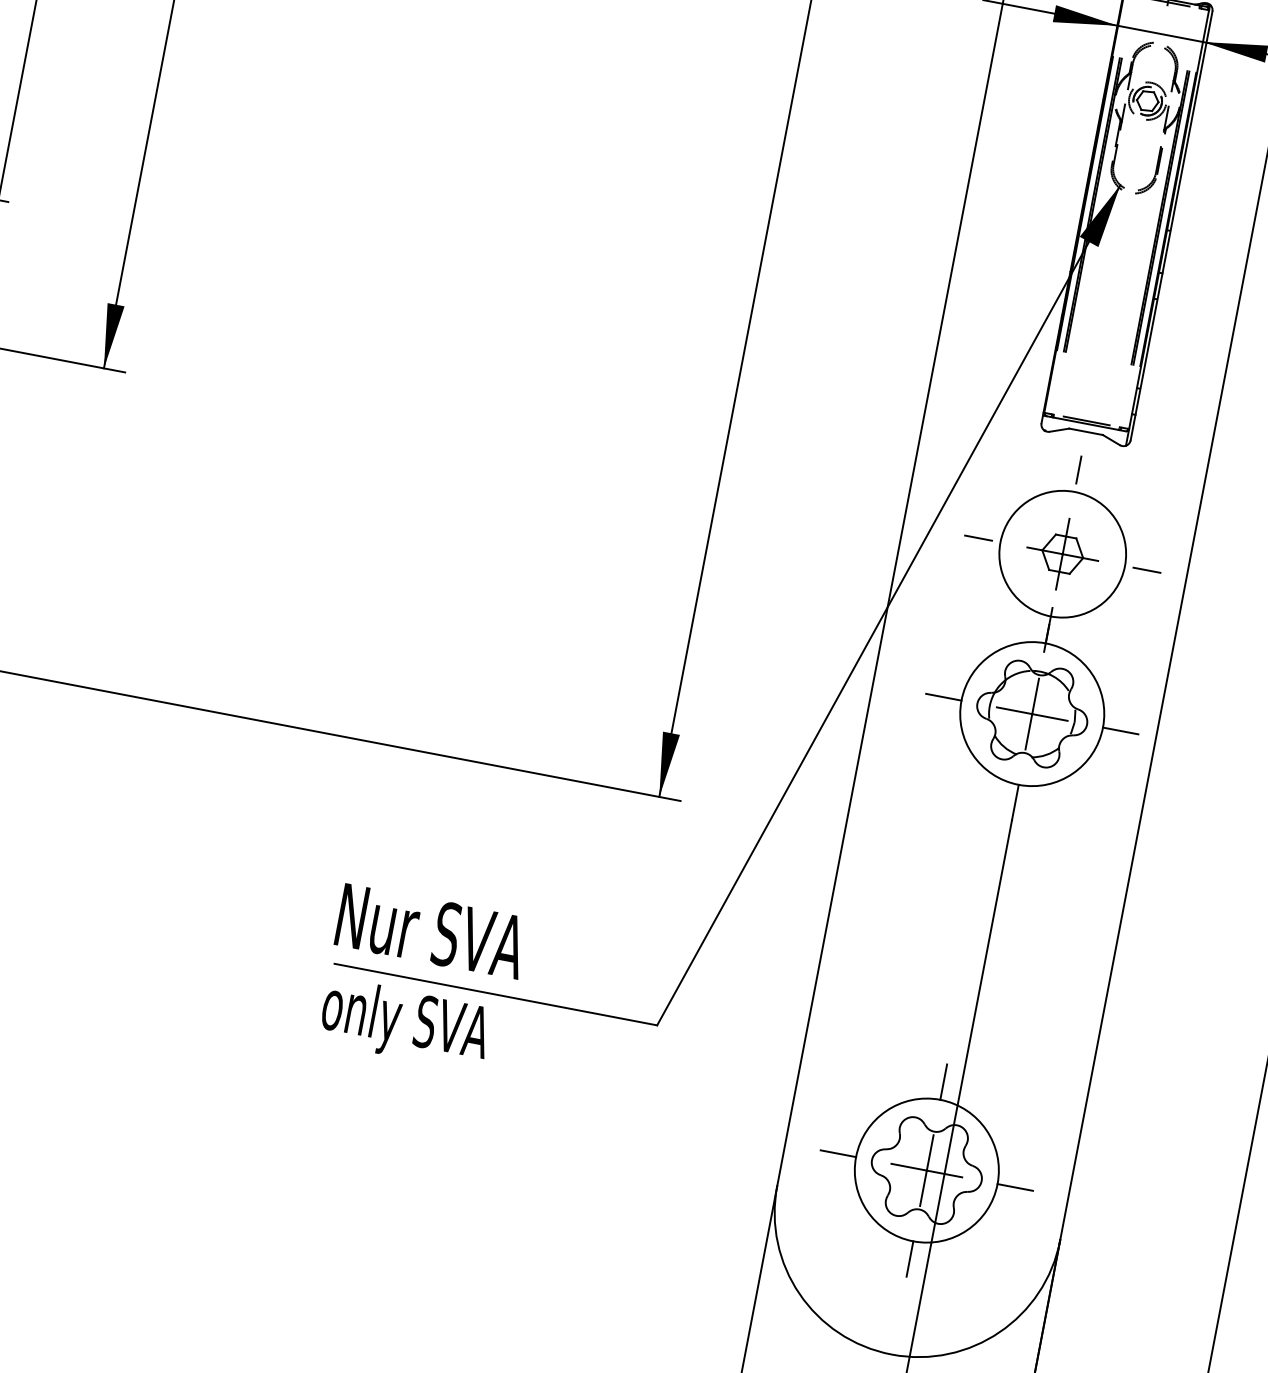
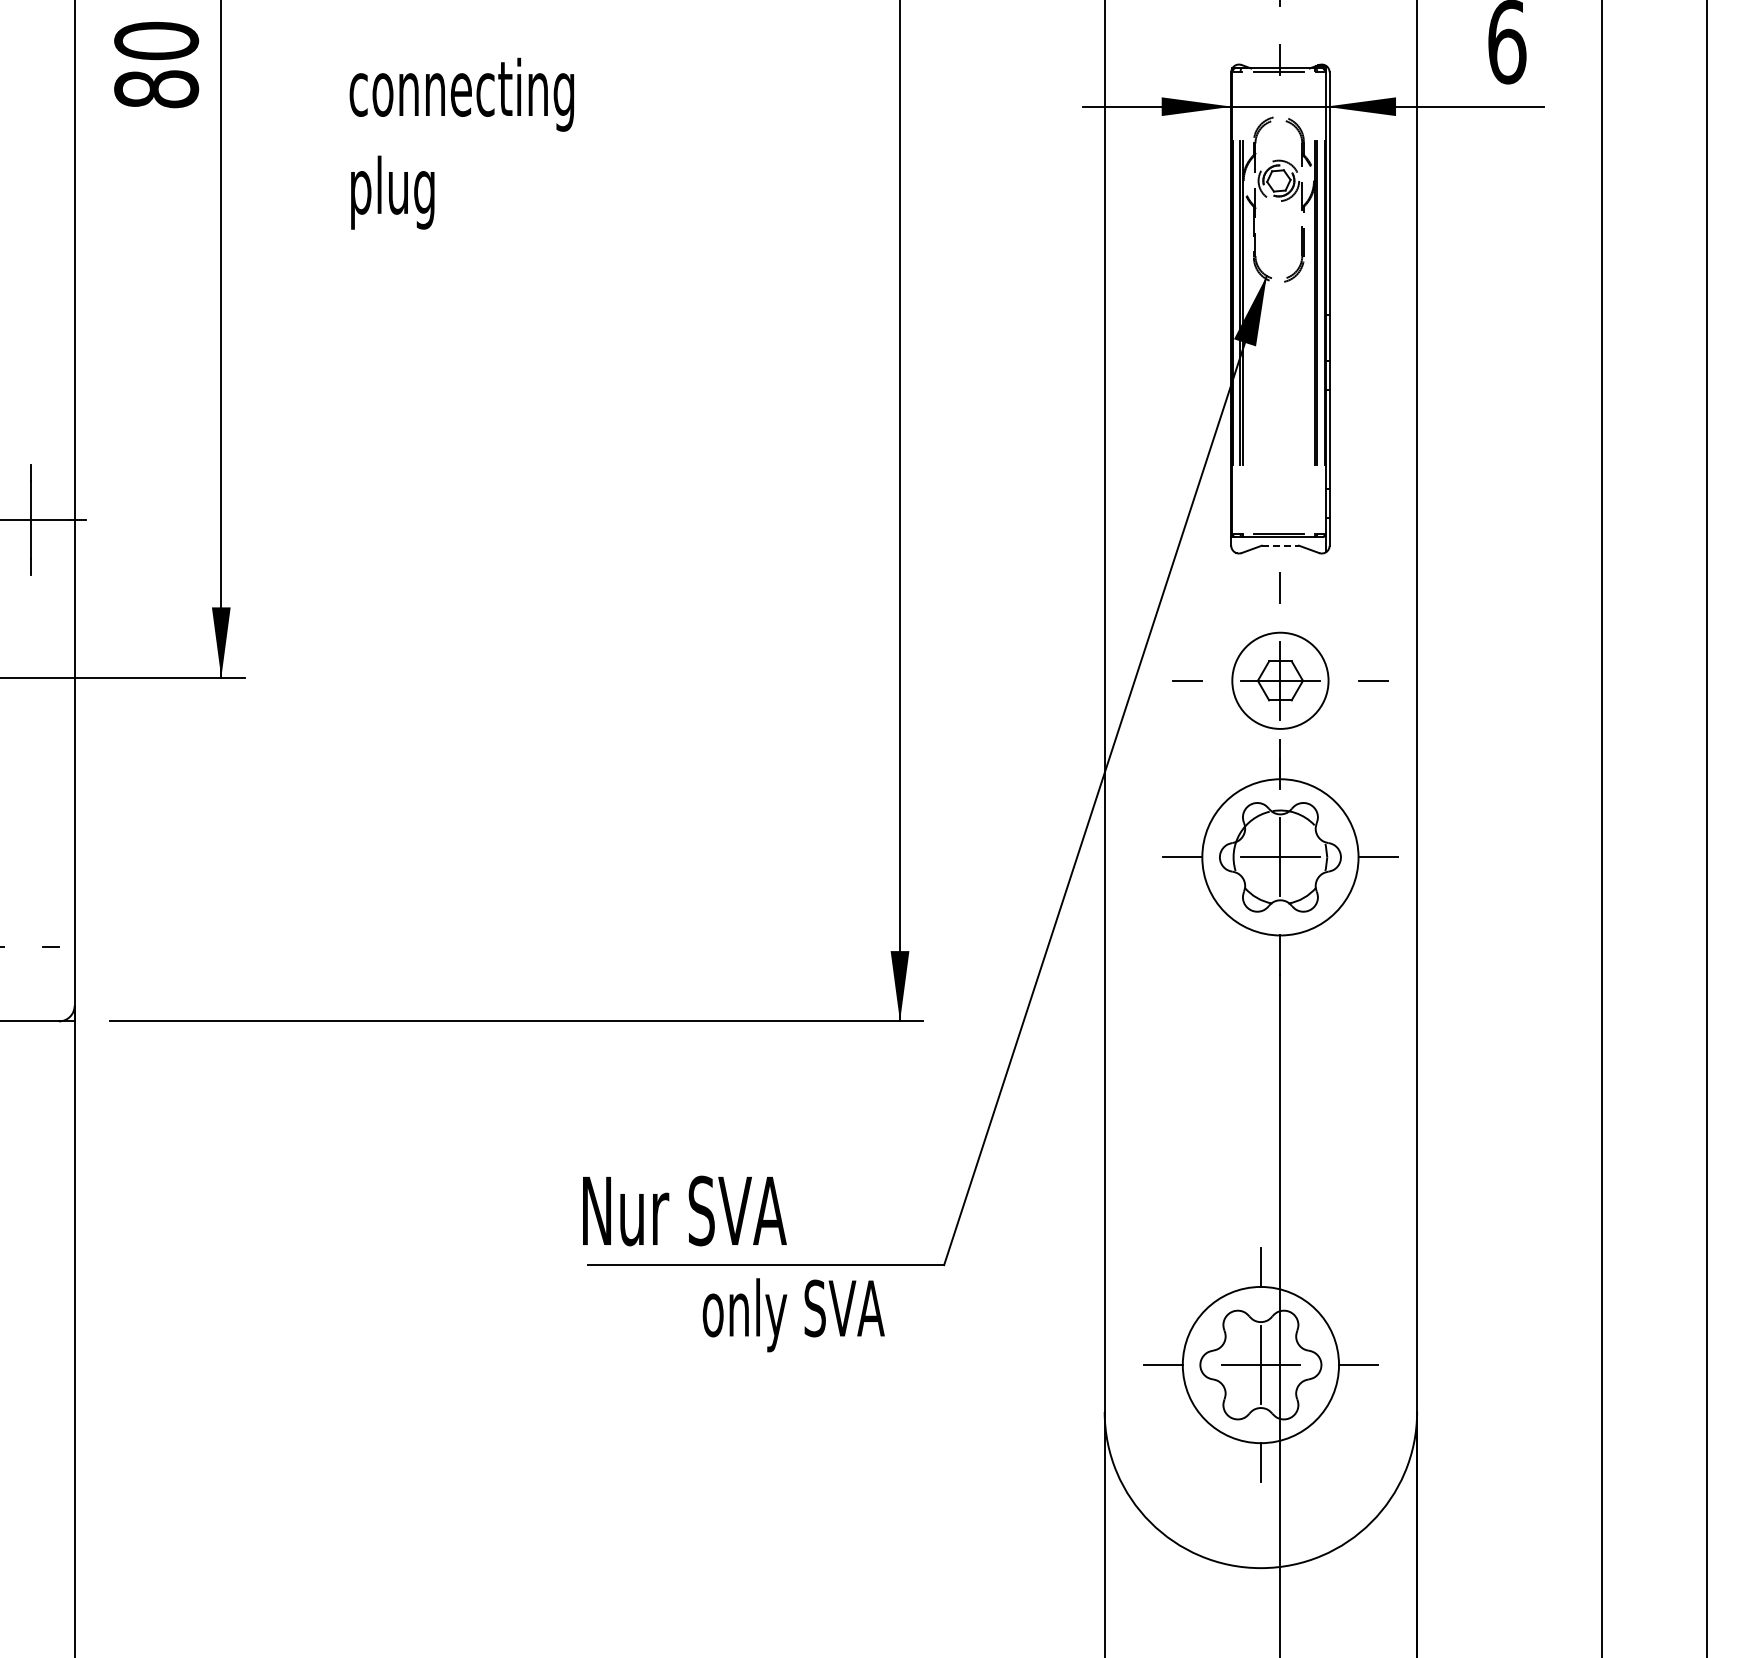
line: (1086, 431) -> (1280, 545), solid -> dashed
circle: (1062, 553) -> (1280, 680), size x0.7
text: (405, 1024) -> (793, 1315), moved

